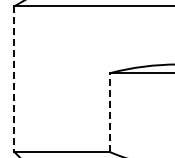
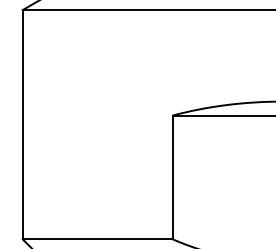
line: (14, 79) -> (23, 125), dashed -> solid
line: (109, 112) -> (172, 177), dashed -> solid

